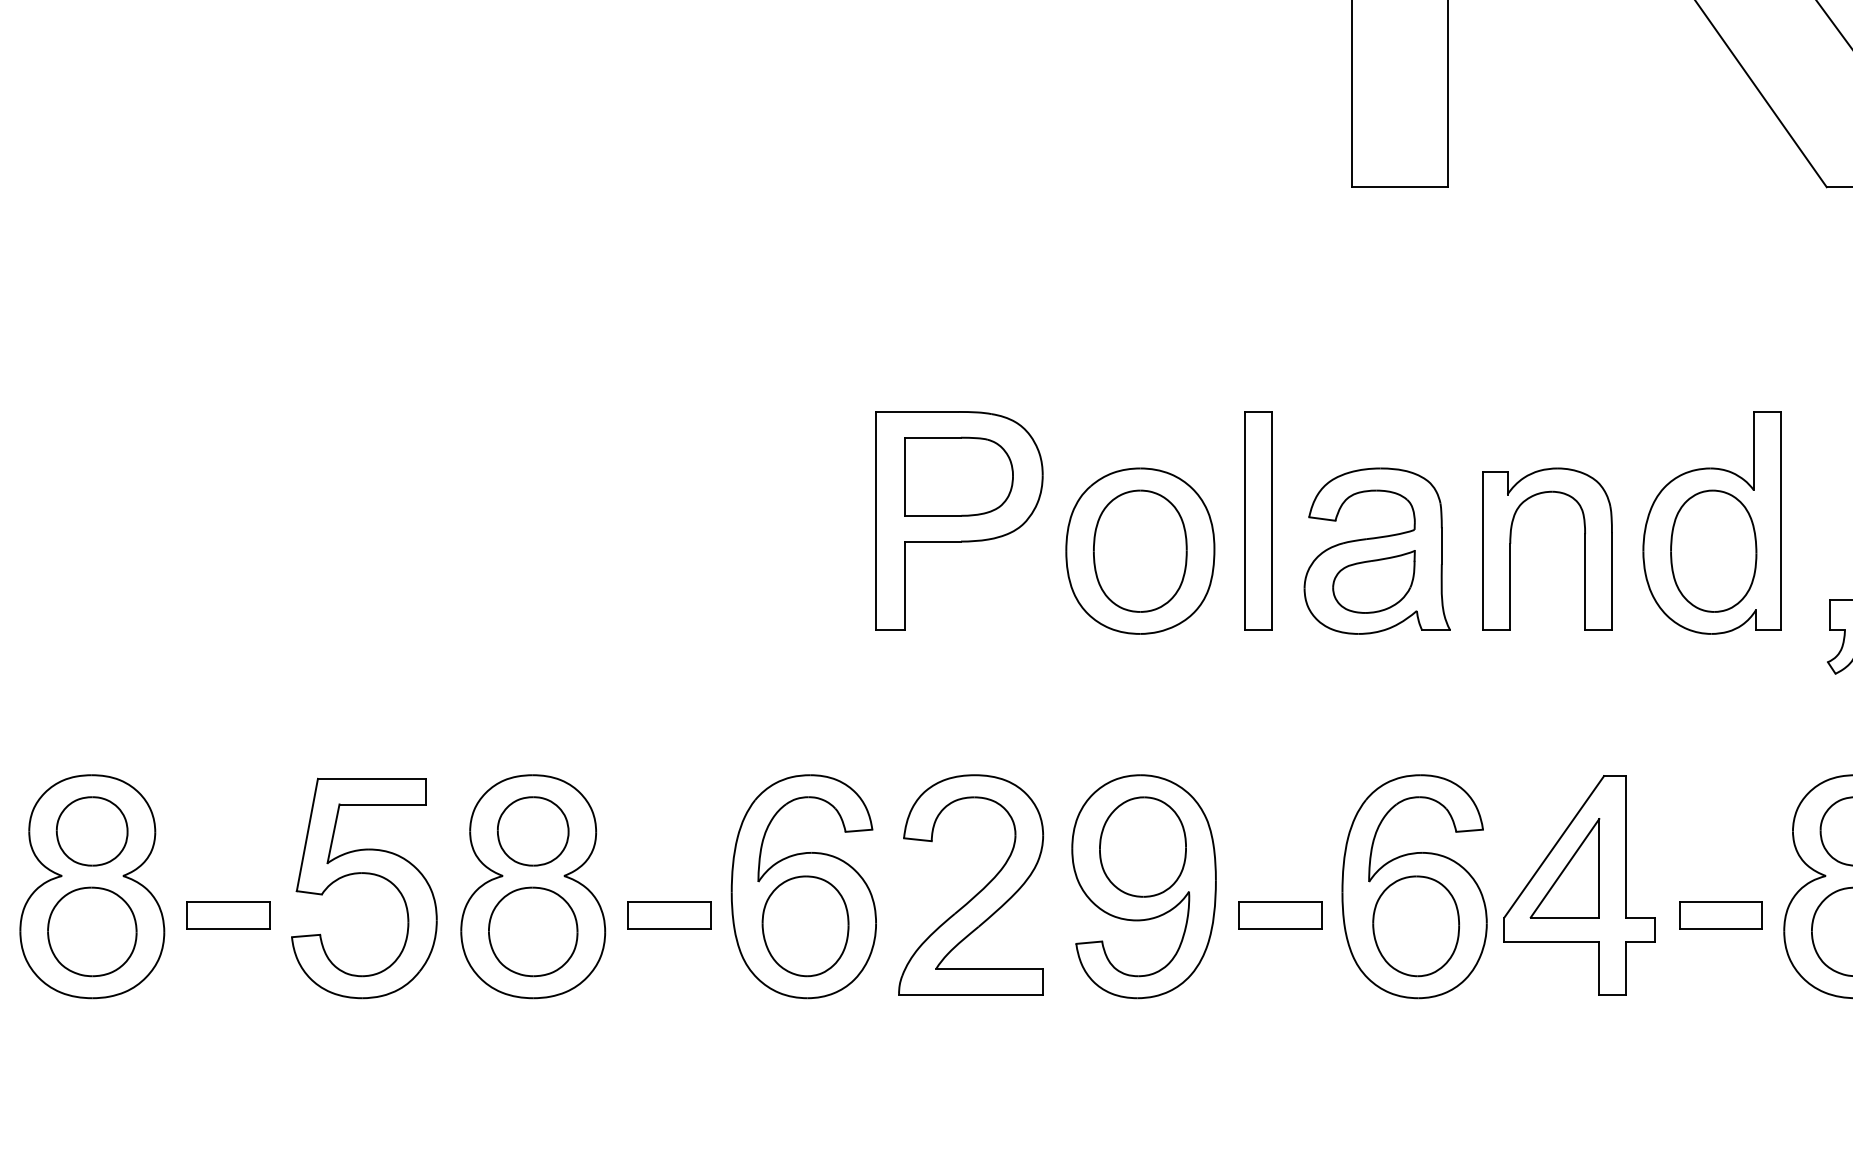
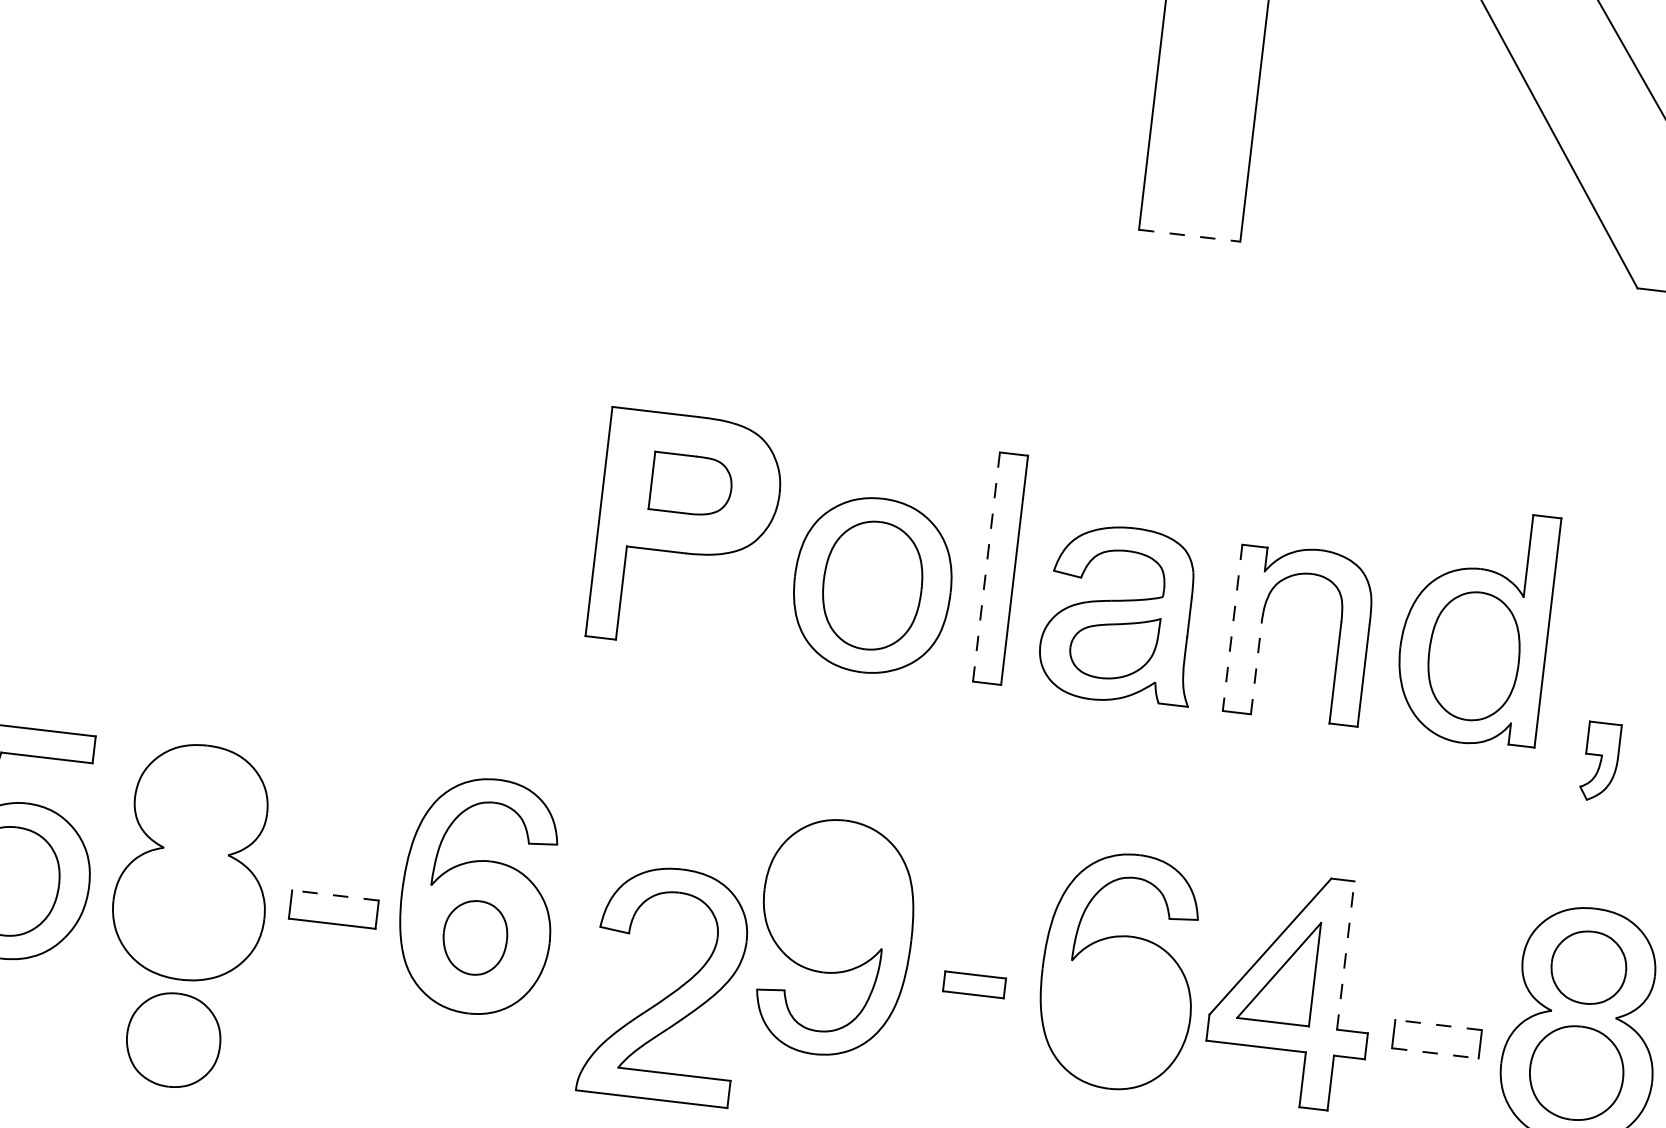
line: (1400, 187) -> (1190, 236), solid -> dashed
part: (958, 476) -> (691, 484), size x0.7
line: (1245, 521) -> (986, 567), solid -> dashed
line: (1483, 551) -> (1232, 628), solid -> dashed
line: (1510, 586) -> (1256, 668), solid -> dashed
part: (533, 831) -> (201, 804), removed
part: (1142, 846) -> (838, 895), removed
line: (1626, 846) -> (1346, 955), solid -> dashed
part: (977, 892) -> (670, 992), moved
line: (668, 901) -> (334, 894), solid -> dashed
line: (1720, 901) -> (1438, 1024), solid -> dashed
part: (1280, 915) -> (974, 984), size x0.7
part: (805, 926) -> (475, 937), size x0.7
part: (1415, 926) -> (1115, 1013), removed
line: (1721, 928) -> (1435, 1052), solid -> dashed
part: (533, 931) -> (173, 1039), moved

